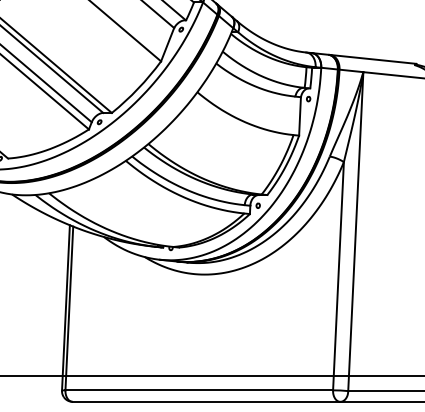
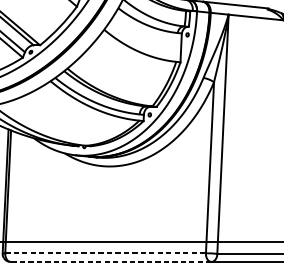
line: (199, 390) -> (105, 253), solid -> dashed
line: (206, 401) -> (111, 261), solid -> dashed

